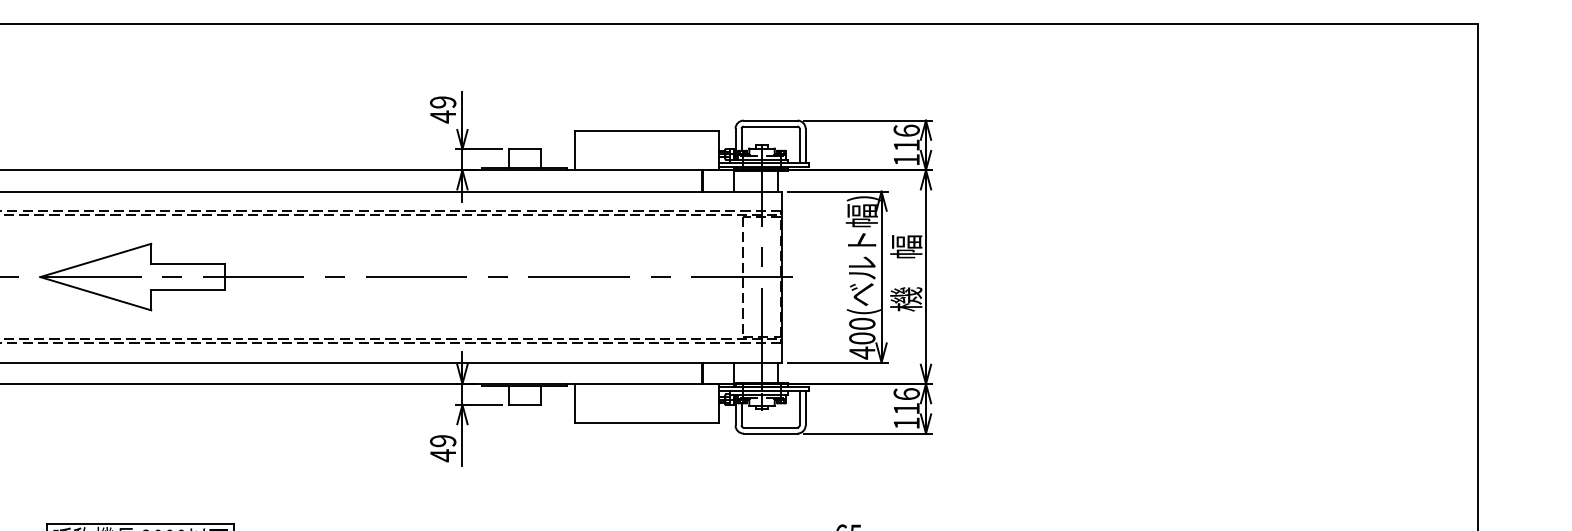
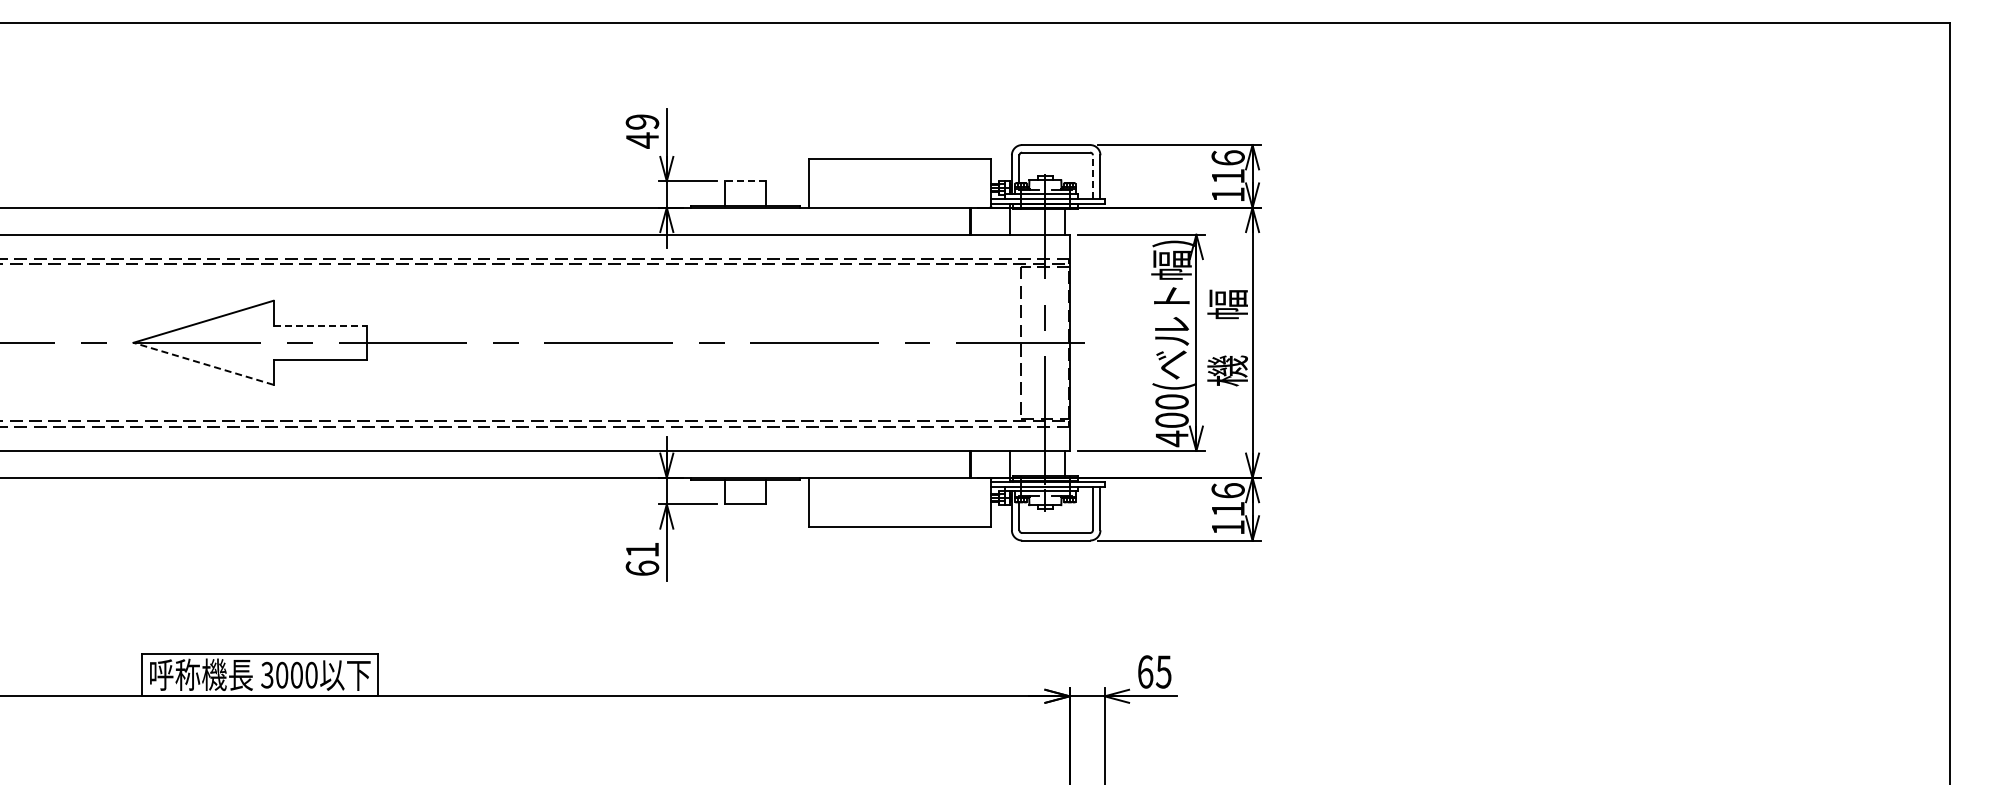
line: (799, 146) -> (1092, 177), solid -> dashed
line: (524, 149) -> (745, 181), solid -> dashed
line: (188, 263) -> (320, 325), solid -> dashed
line: (95, 293) -> (203, 363), solid -> dashed
text: (443, 448) -> (642, 559), 49 -> 61

